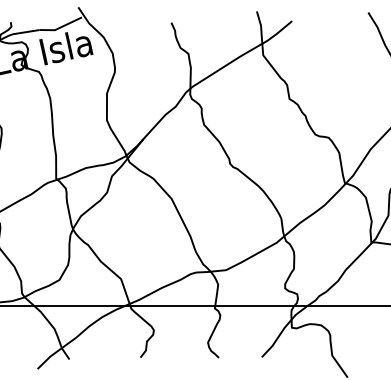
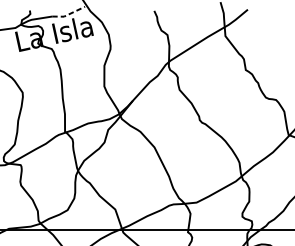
line: (61, 27) -> (69, 14), solid -> dashed

